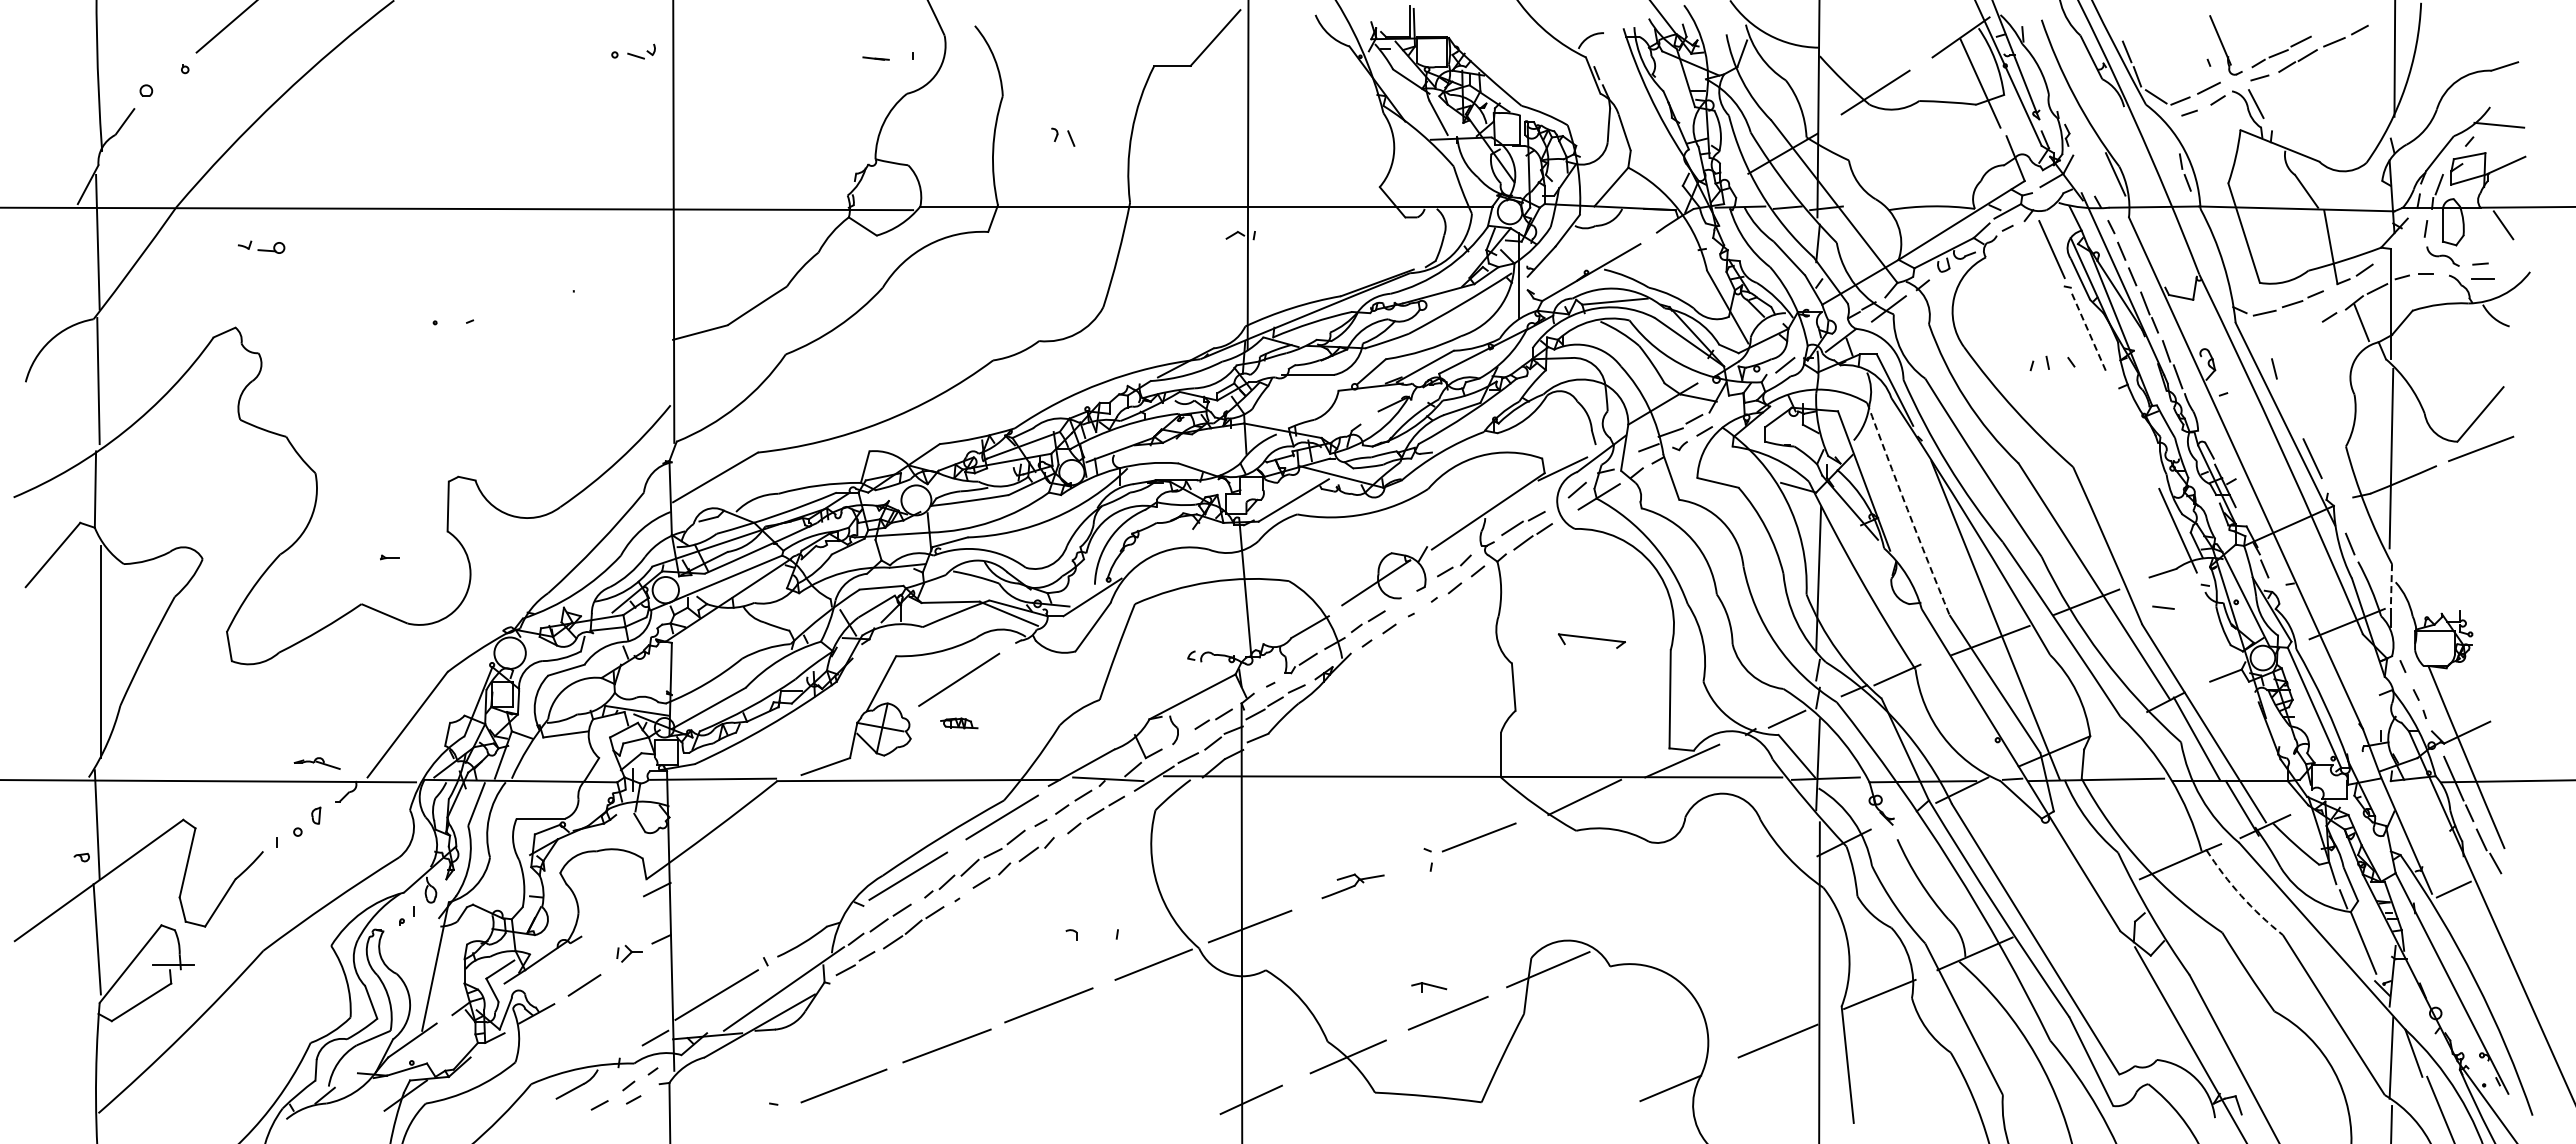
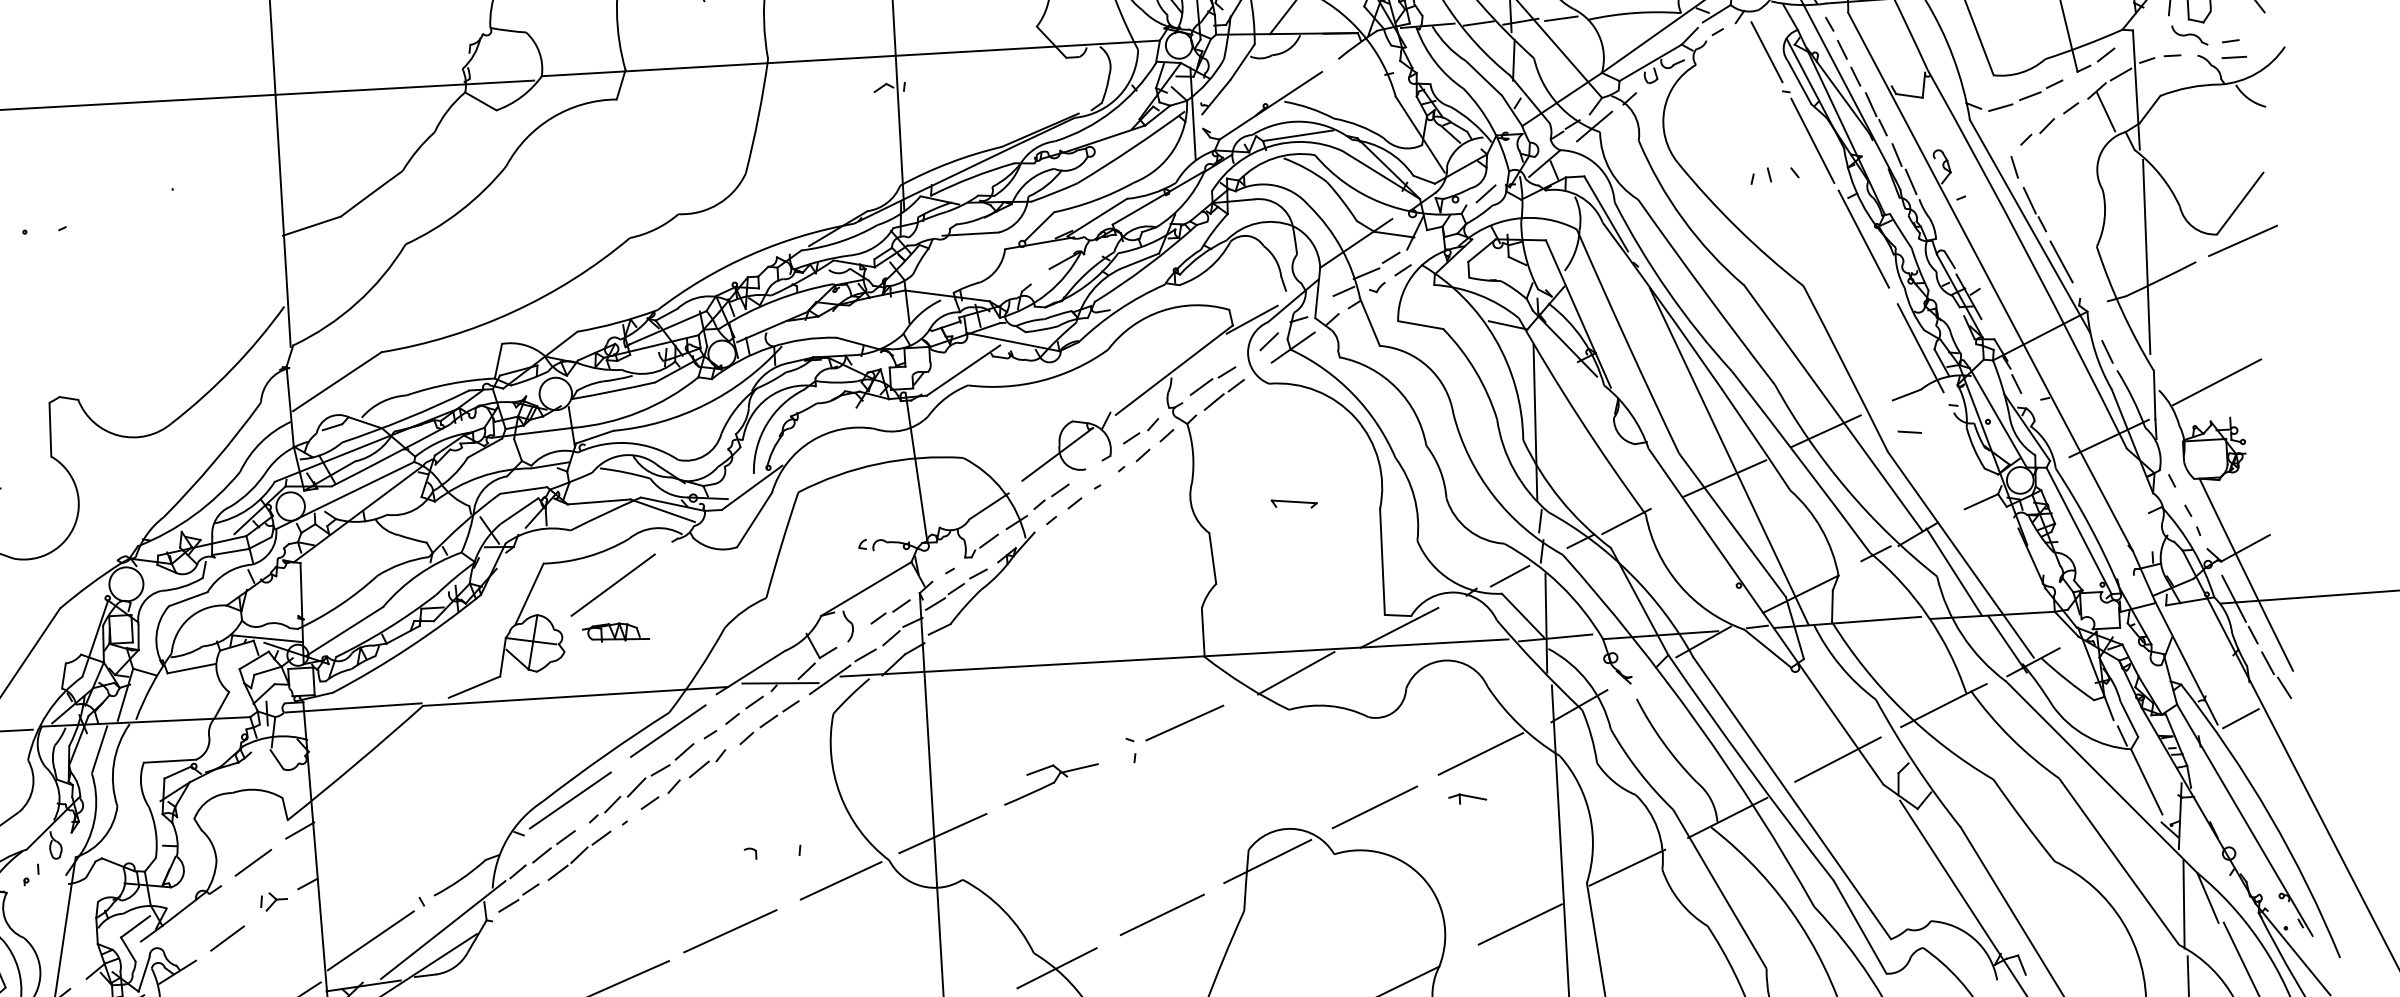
line: (1863, 207) -> (1560, 18), added
line: (2089, 333) -> (1812, 140), dashed -> solid
part: (2297, 337) -> (2037, 131), added
part: (2290, 408) -> (2034, 209), added
line: (2131, 427) -> (1863, 239), added
arc: (1907, 509) -> (1627, 342), dashed -> solid
line: (2449, 577) -> (2216, 381), added
line: (2391, 587) -> (2154, 396), dashed -> solid
part: (1591, 640) -> (1293, 503), size x0.62
line: (2125, 718) -> (1875, 554), added
part: (959, 723) -> (616, 632), size x1.67
line: (1750, 881) -> (1480, 753), added
part: (1352, 886) -> (1050, 783), size x1.43
arc: (2241, 895) -> (2011, 738), dashed -> solid
line: (2079, 905) -> (1837, 759), added
line: (612, 916) -> (253, 862), added
line: (1650, 925) -> (1375, 807), added
part: (1429, 987) -> (1468, 798), moved

